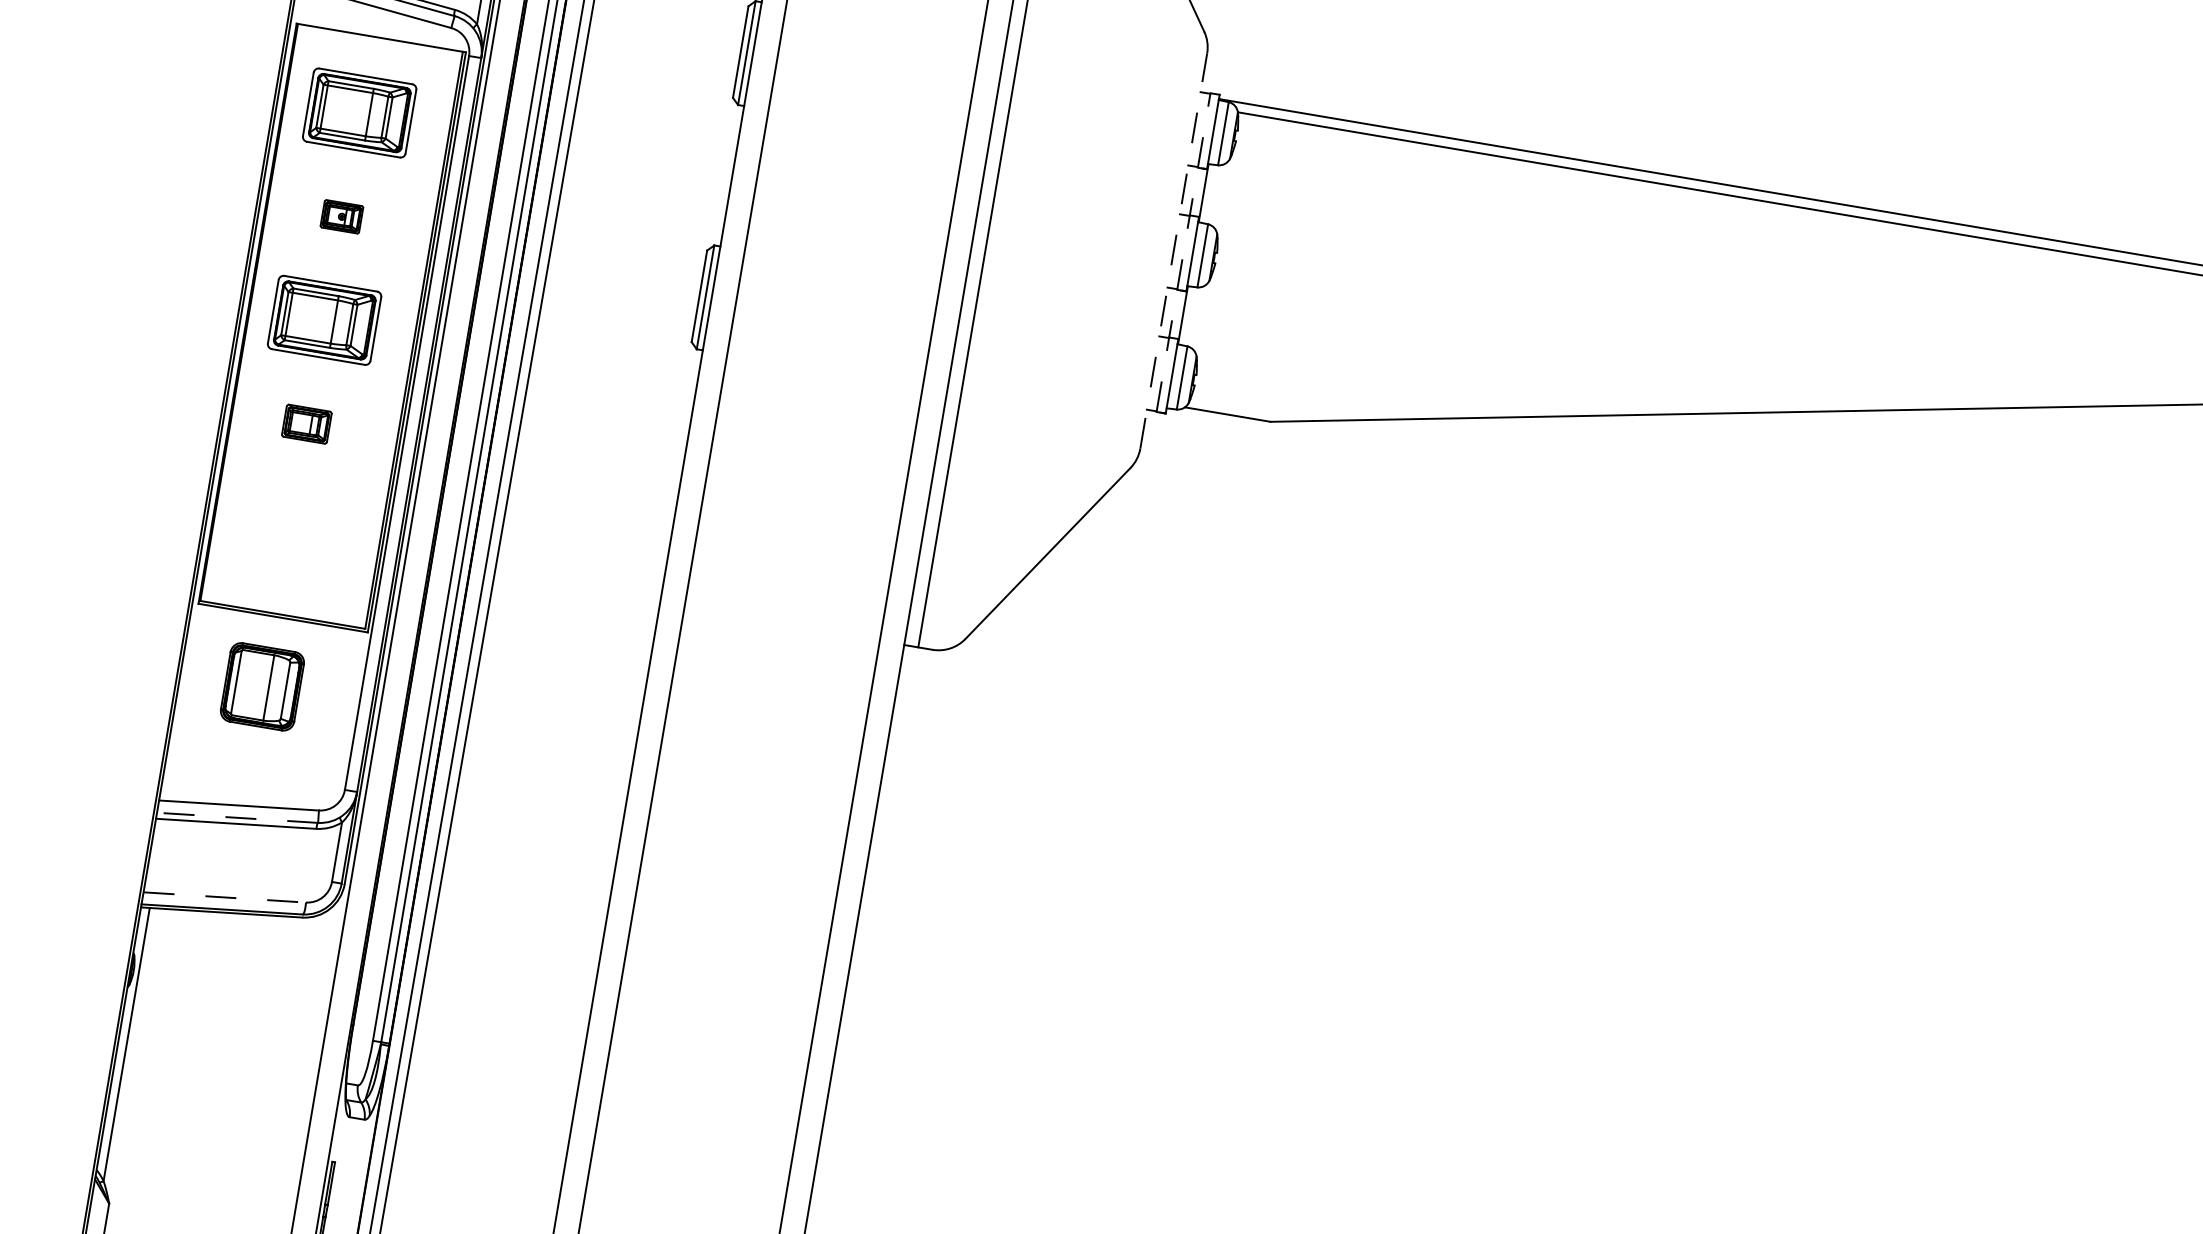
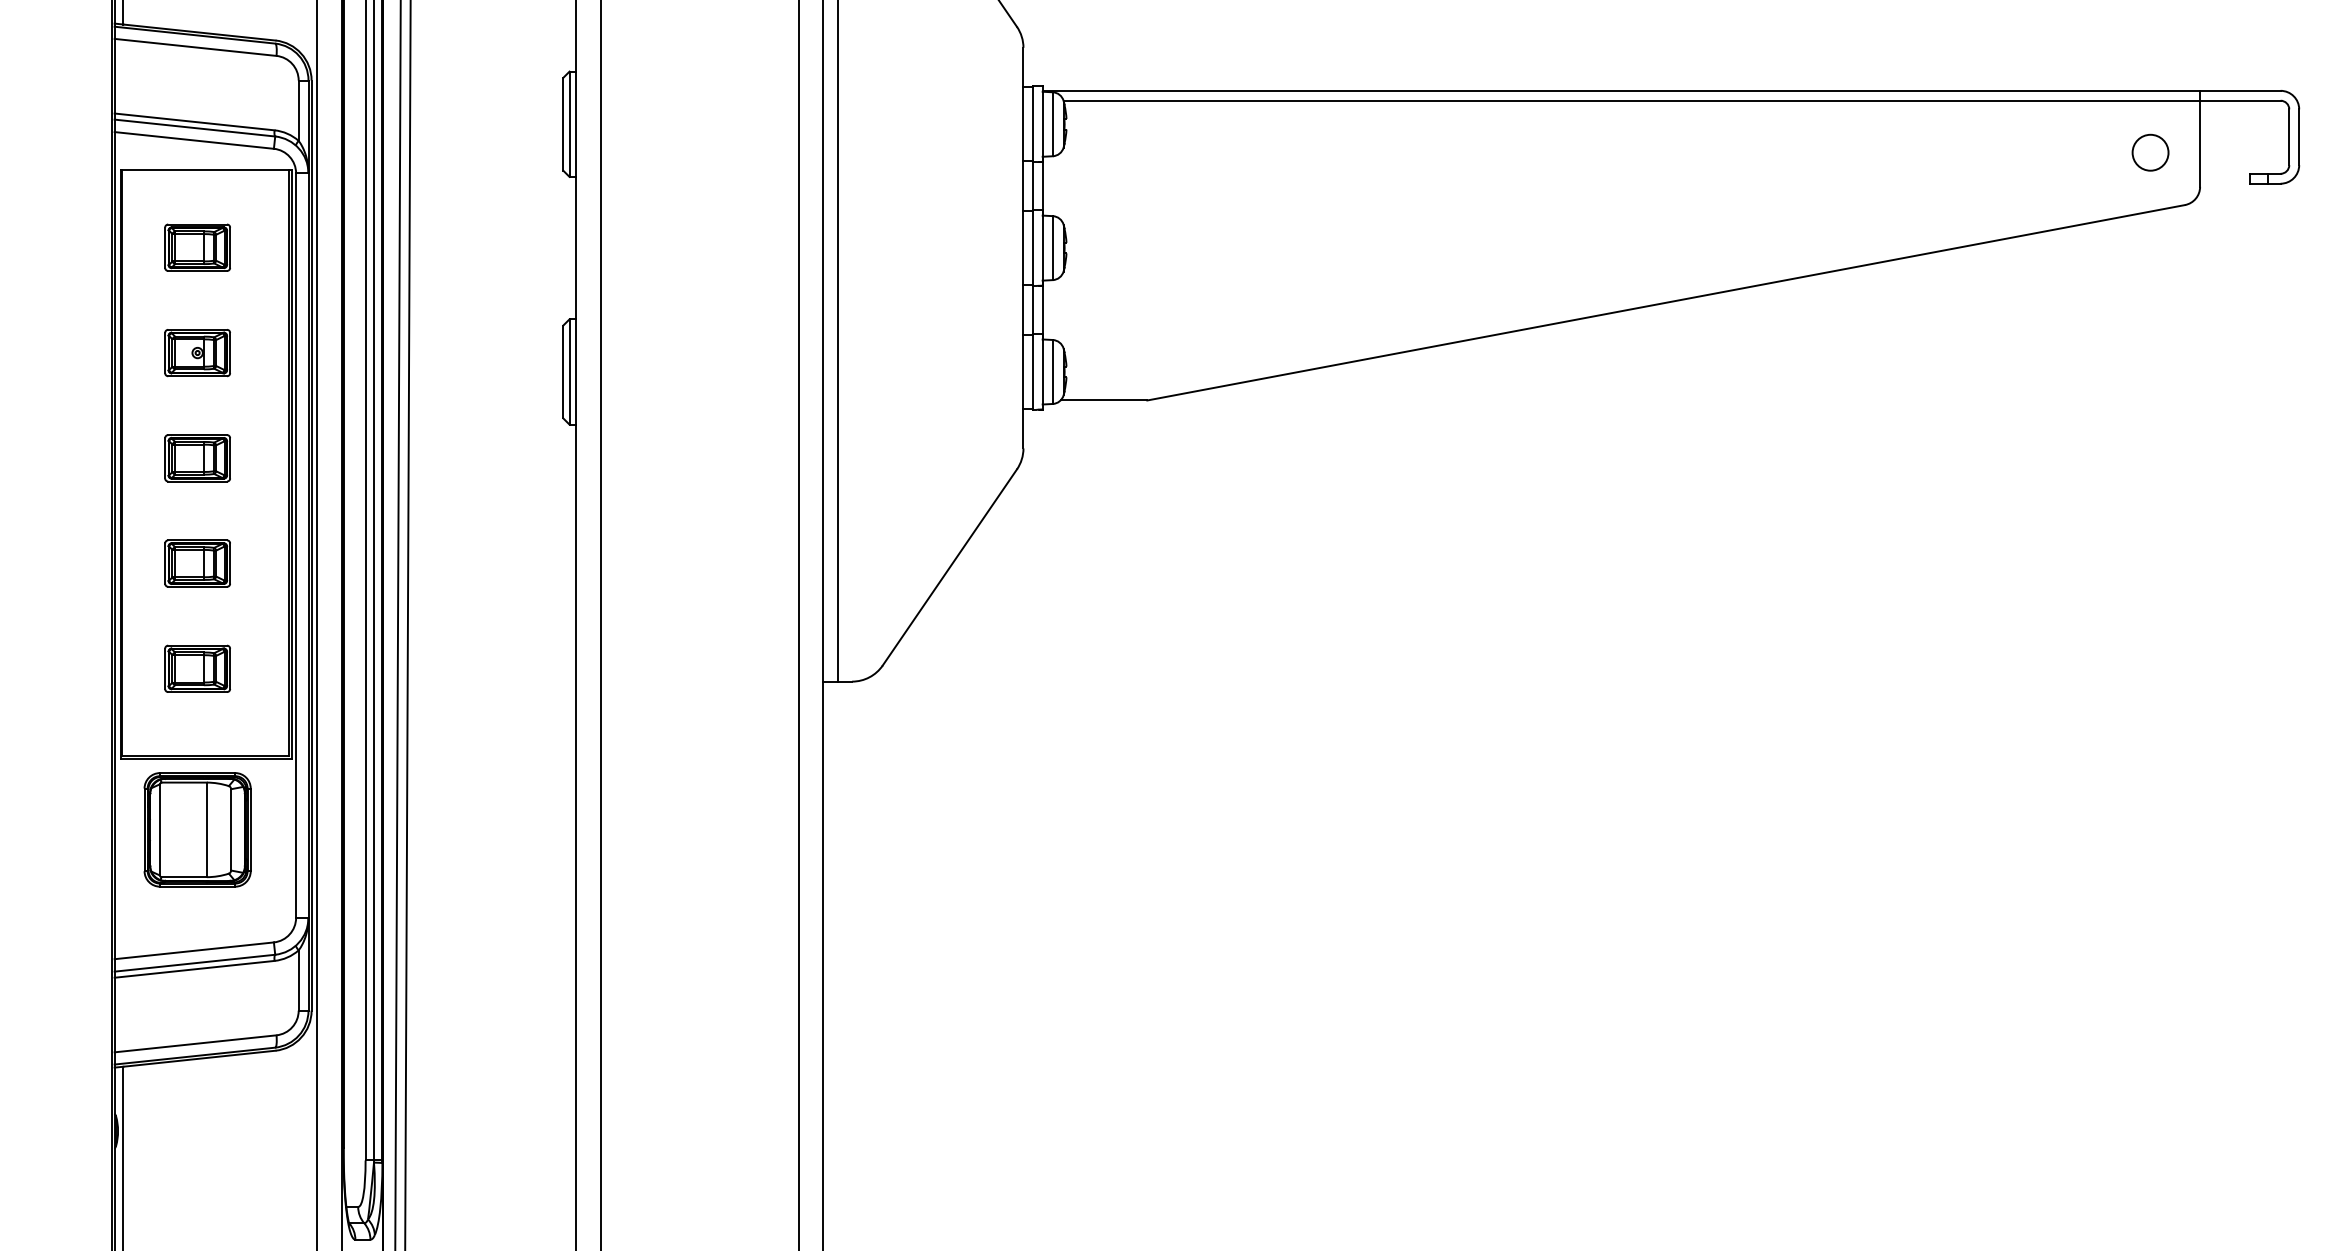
part: (359, 112) -> (197, 247), size x0.62
part: (341, 217) -> (197, 353), size x1.67
line: (1173, 250) -> (1023, 247), dashed -> solid
line: (1183, 252) -> (1033, 248), dashed -> solid
part: (324, 320) -> (197, 458), size x0.62
part: (306, 424) -> (197, 563), size x1.43
part: (289, 527) -> (197, 668), added
part: (262, 686) -> (197, 829), size x1.43
line: (237, 818) -> (194, 963), dashed -> solid
line: (225, 897) -> (196, 1043), dashed -> solid

